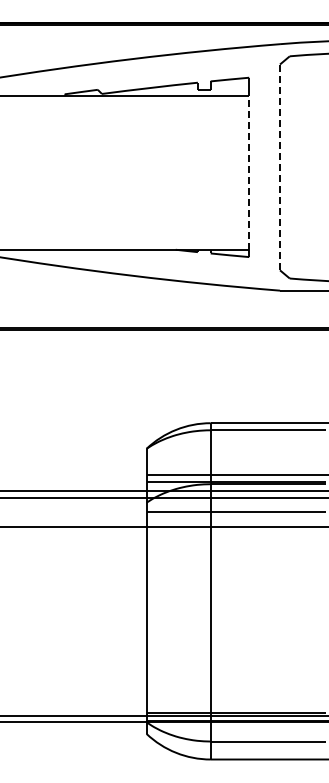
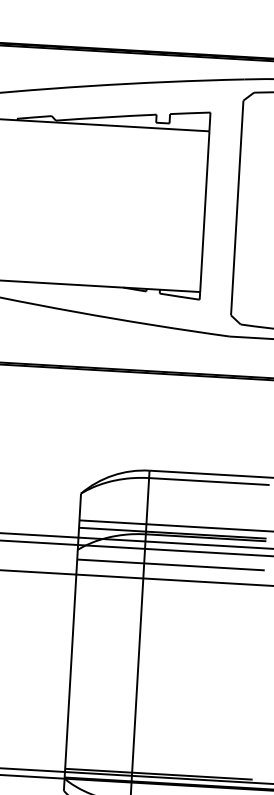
line: (280, 167) -> (237, 208), dashed -> solid
line: (249, 172) -> (205, 211), dashed -> solid

